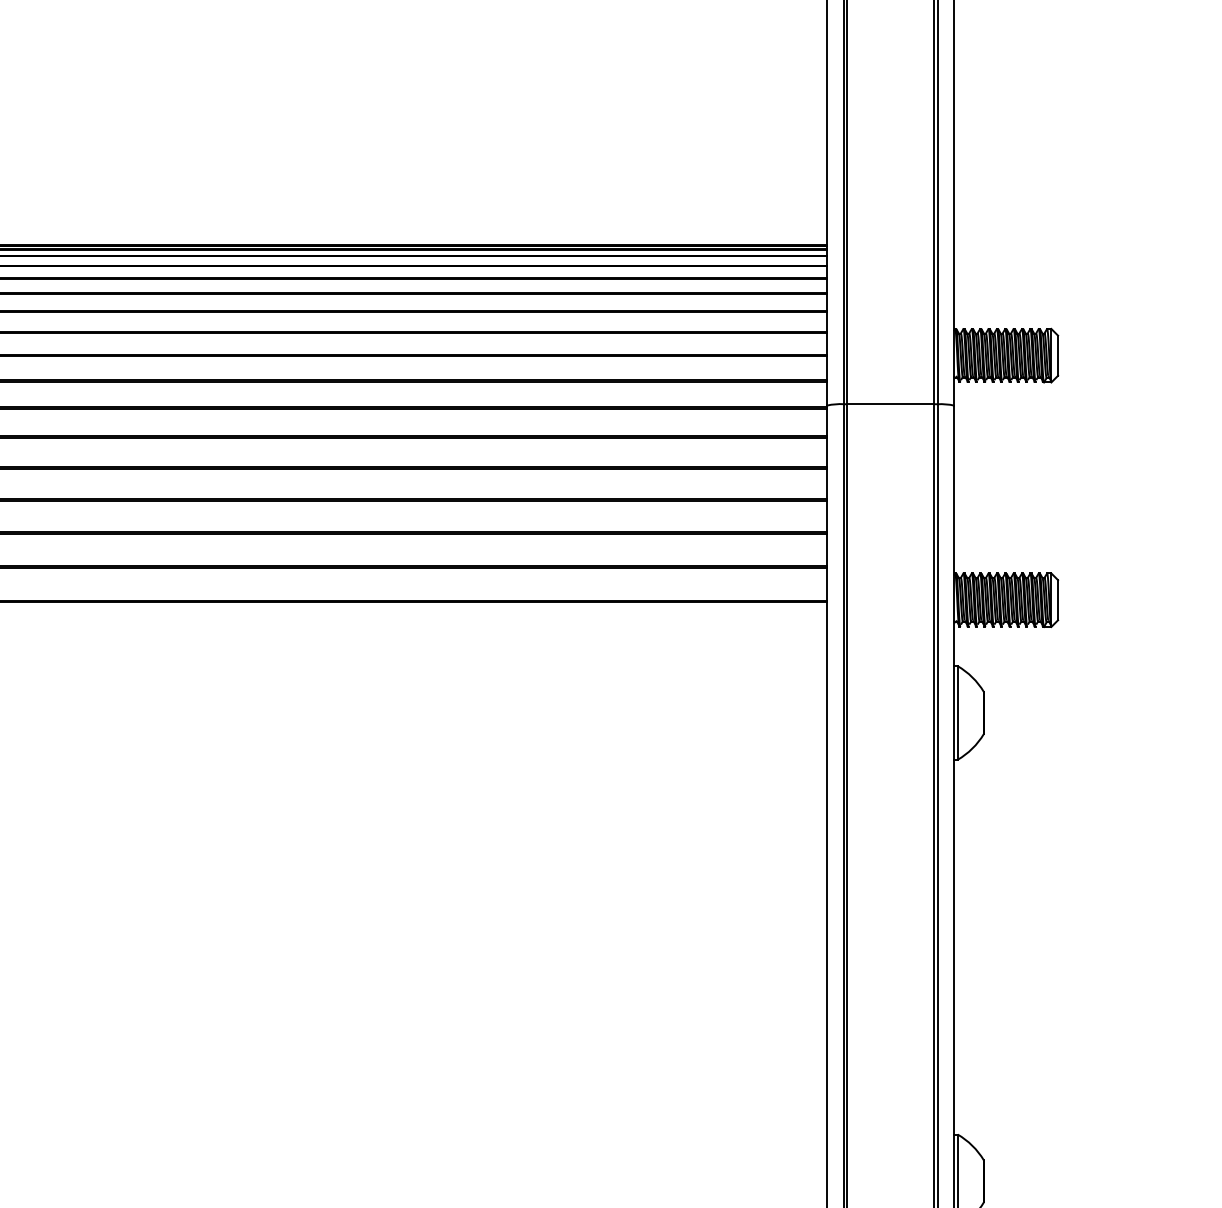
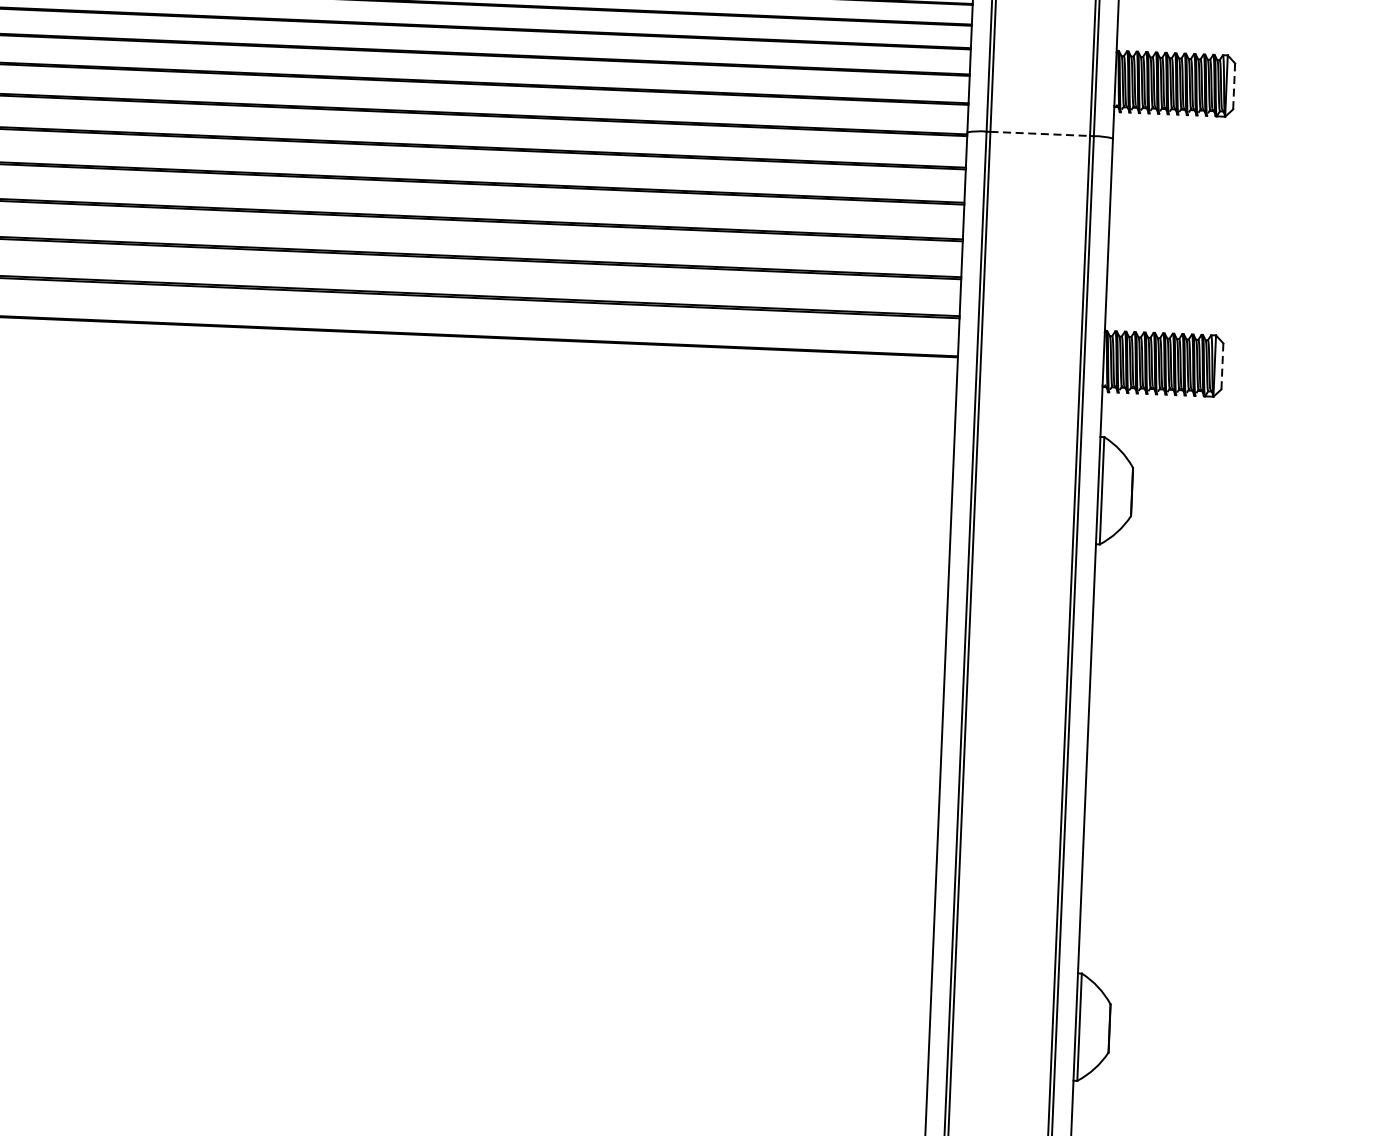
line: (1058, 356) -> (1234, 87), solid -> dashed
line: (891, 404) -> (1041, 134), solid -> dashed
line: (1058, 600) -> (1222, 366), solid -> dashed

